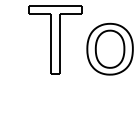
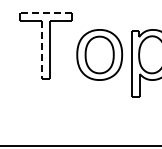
line: (55, 6) -> (45, 12), solid -> dashed
line: (51, 44) -> (41, 50), solid -> dashed

